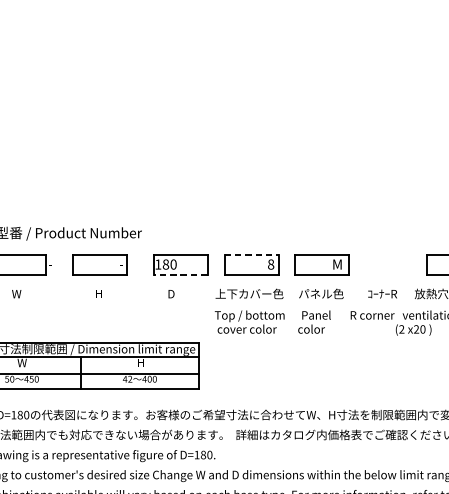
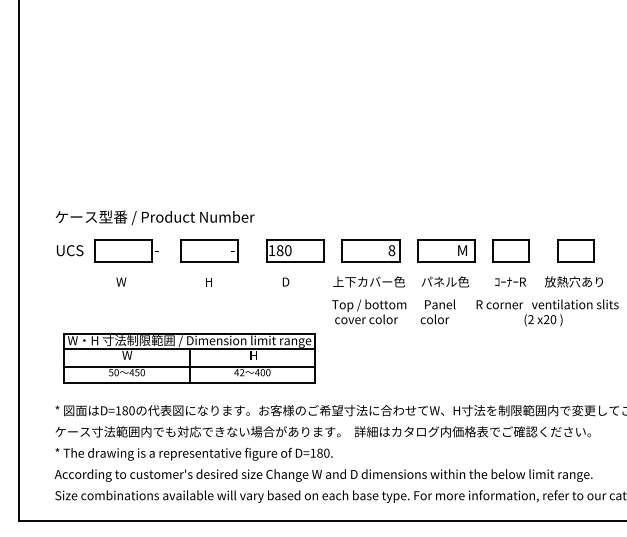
line: (251, 255) -> (371, 240), dashed -> solid
part: (382, 264) -> (510, 250), added
line: (180, 274) -> (295, 261), dashed -> solid

